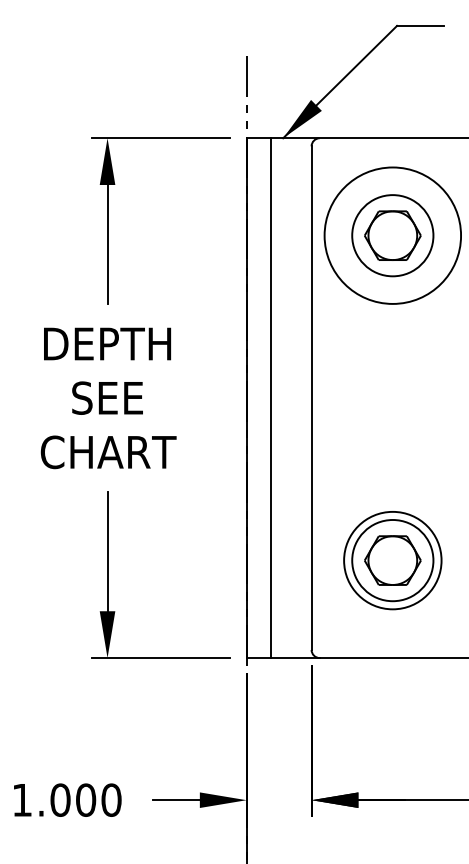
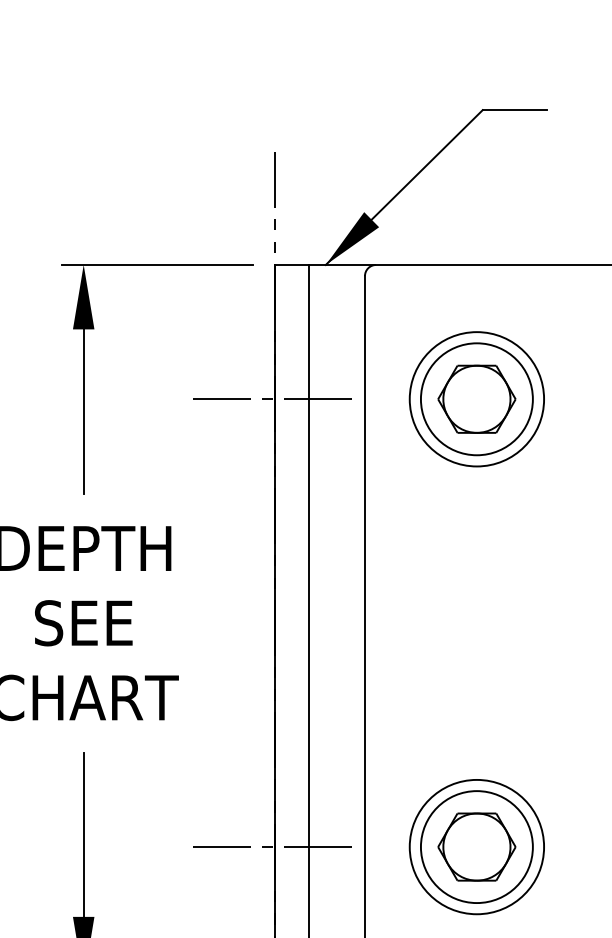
line: (243, 235) -> (271, 398), added
circle: (392, 235) -> (476, 398), size x0.71
line: (243, 560) -> (271, 846), added

